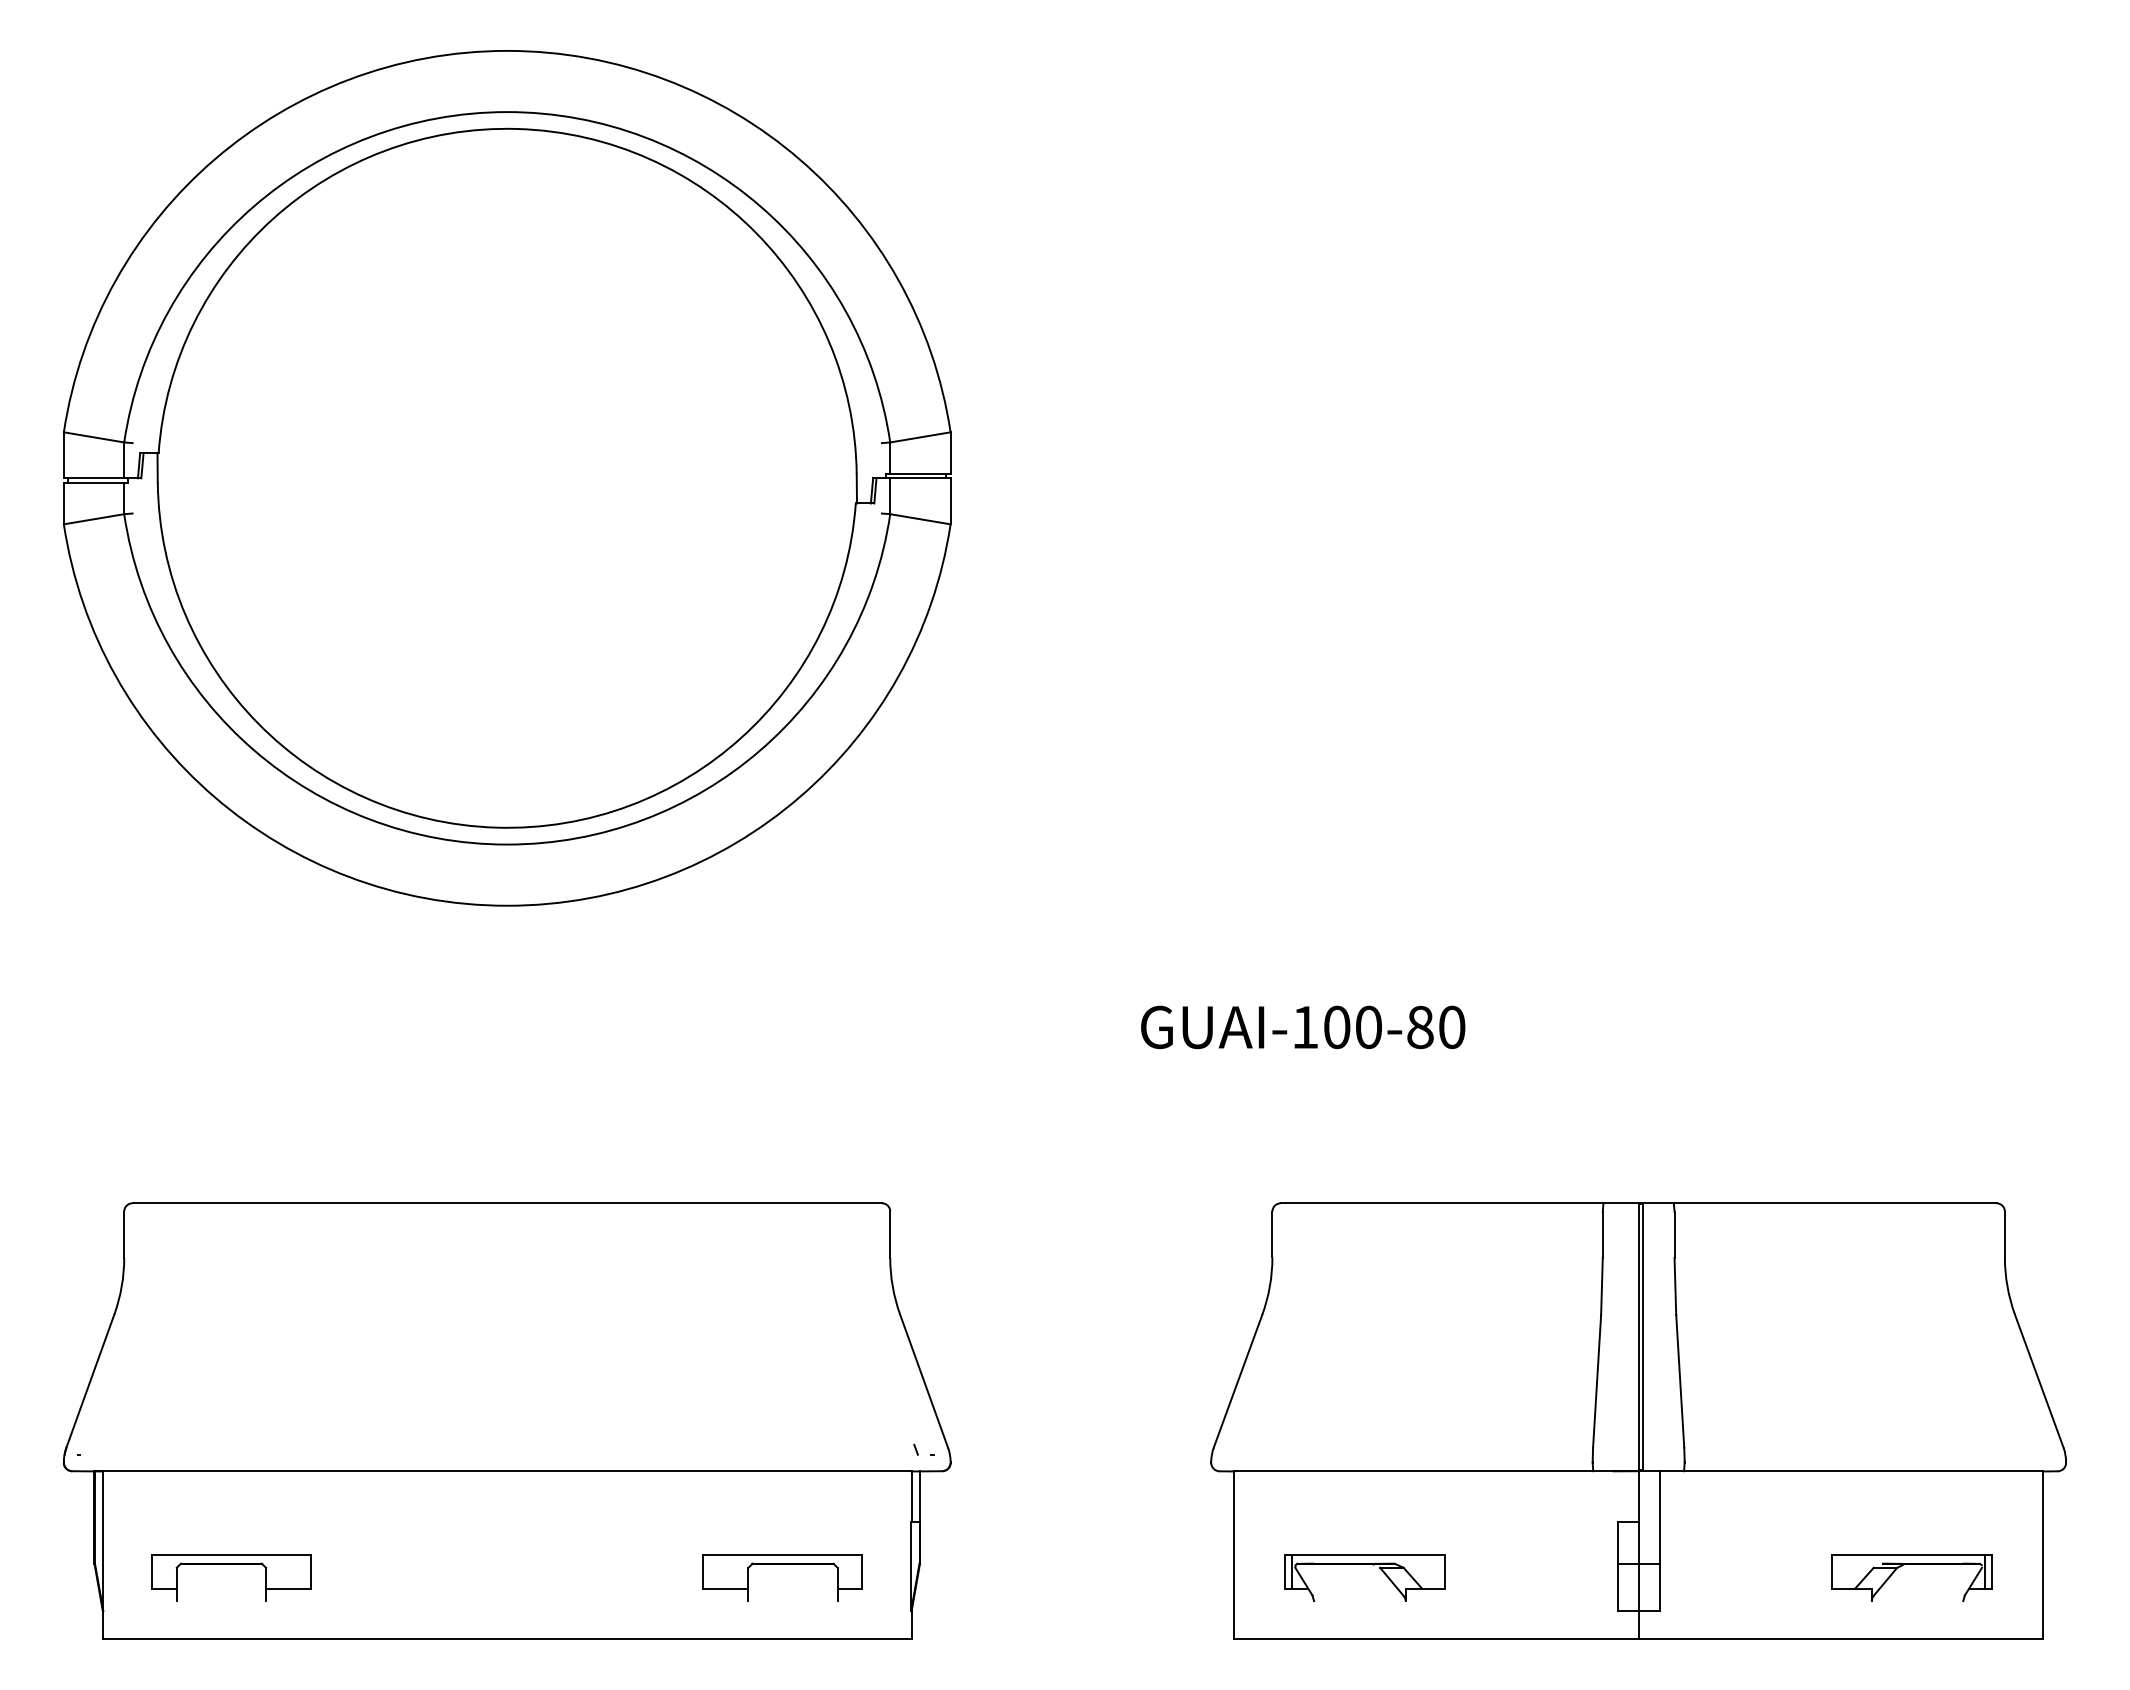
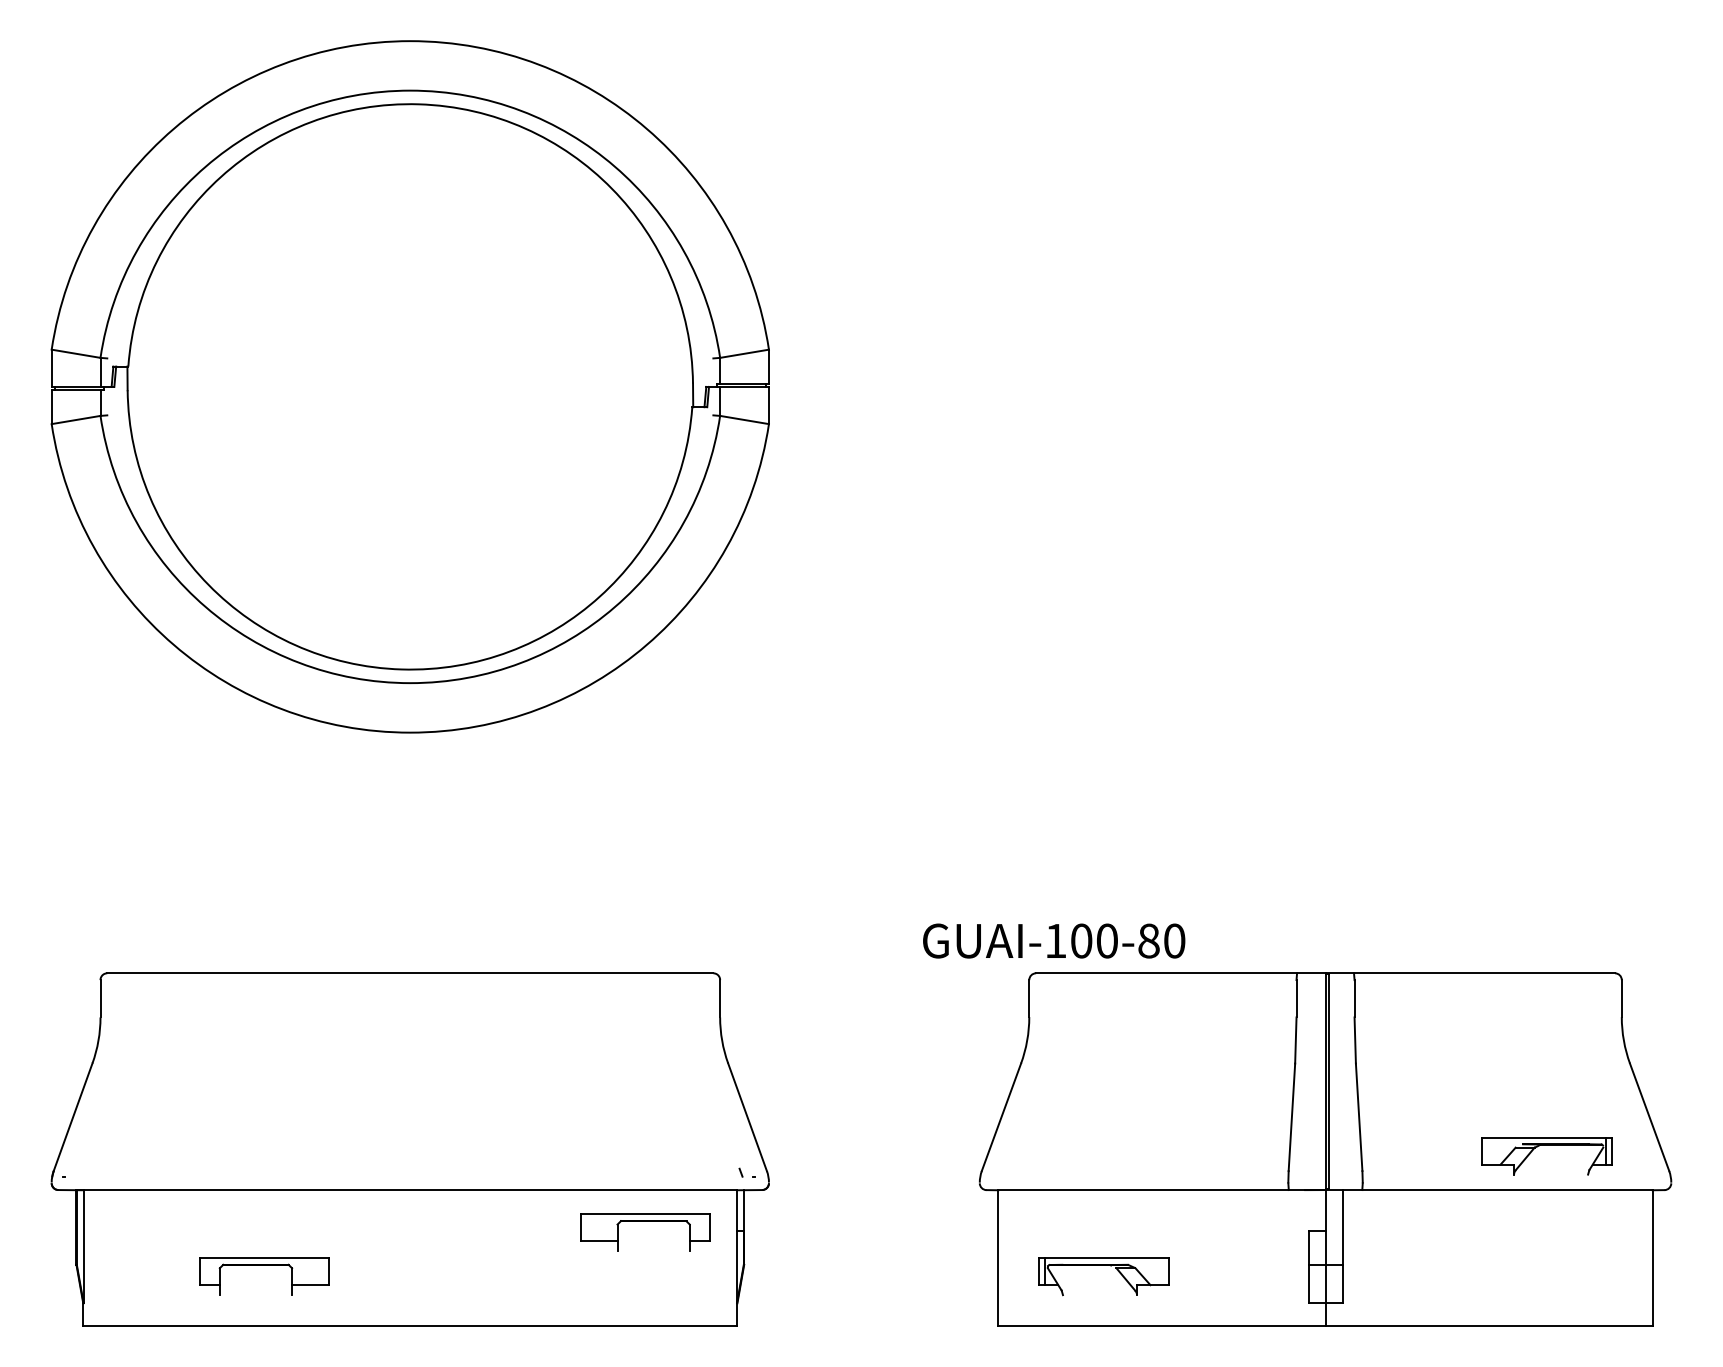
text: (1303, 1027) -> (1054, 941), moved
part: (231, 1564) -> (264, 1265), moved
part: (782, 1564) -> (645, 1221), moved
part: (1911, 1564) -> (1546, 1144), moved

